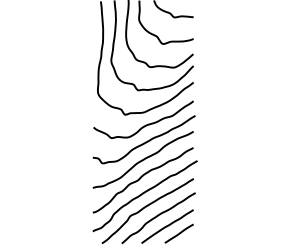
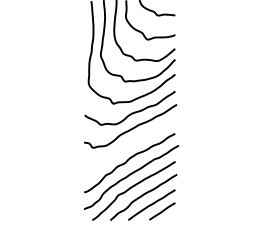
curve: (142, 159) -> (129, 144), removed

